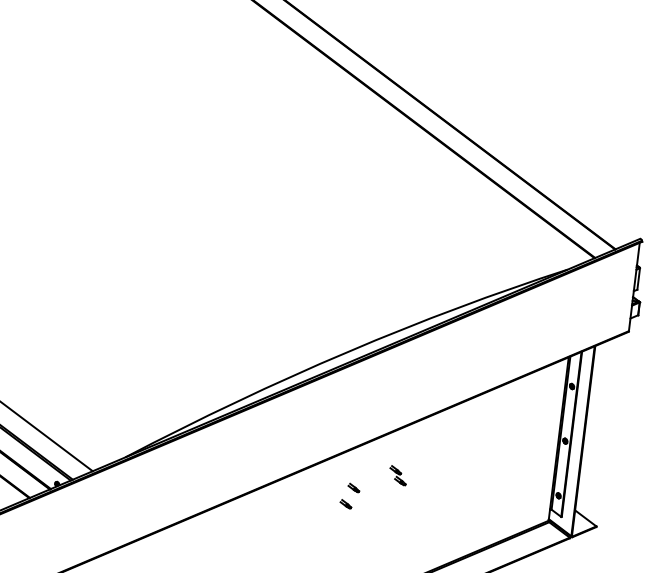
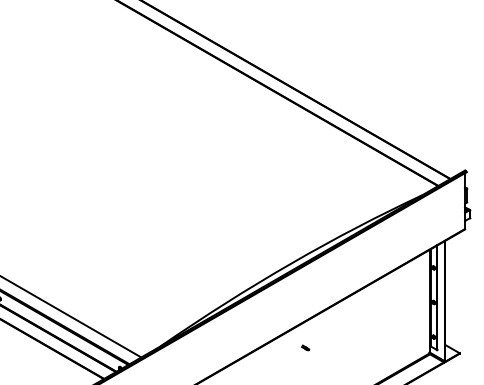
part: (397, 474) -> (331, 336), removed
part: (345, 503) -> (301, 358), removed

